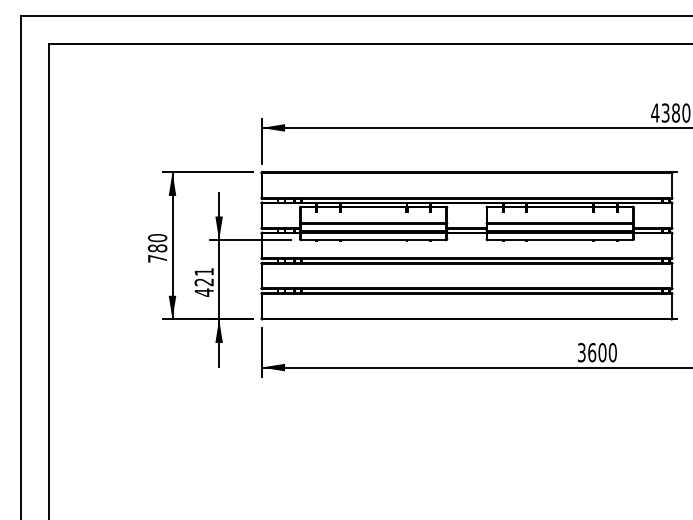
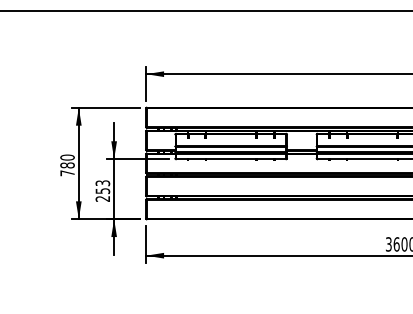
text: (203, 282) -> (102, 191), 421 -> 253

